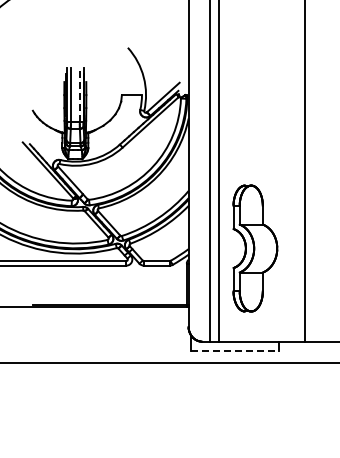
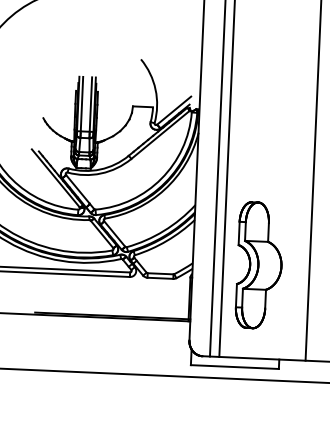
line: (79, 94) -> (90, 103), dashed -> solid
line: (235, 351) -> (235, 367), dashed -> solid

